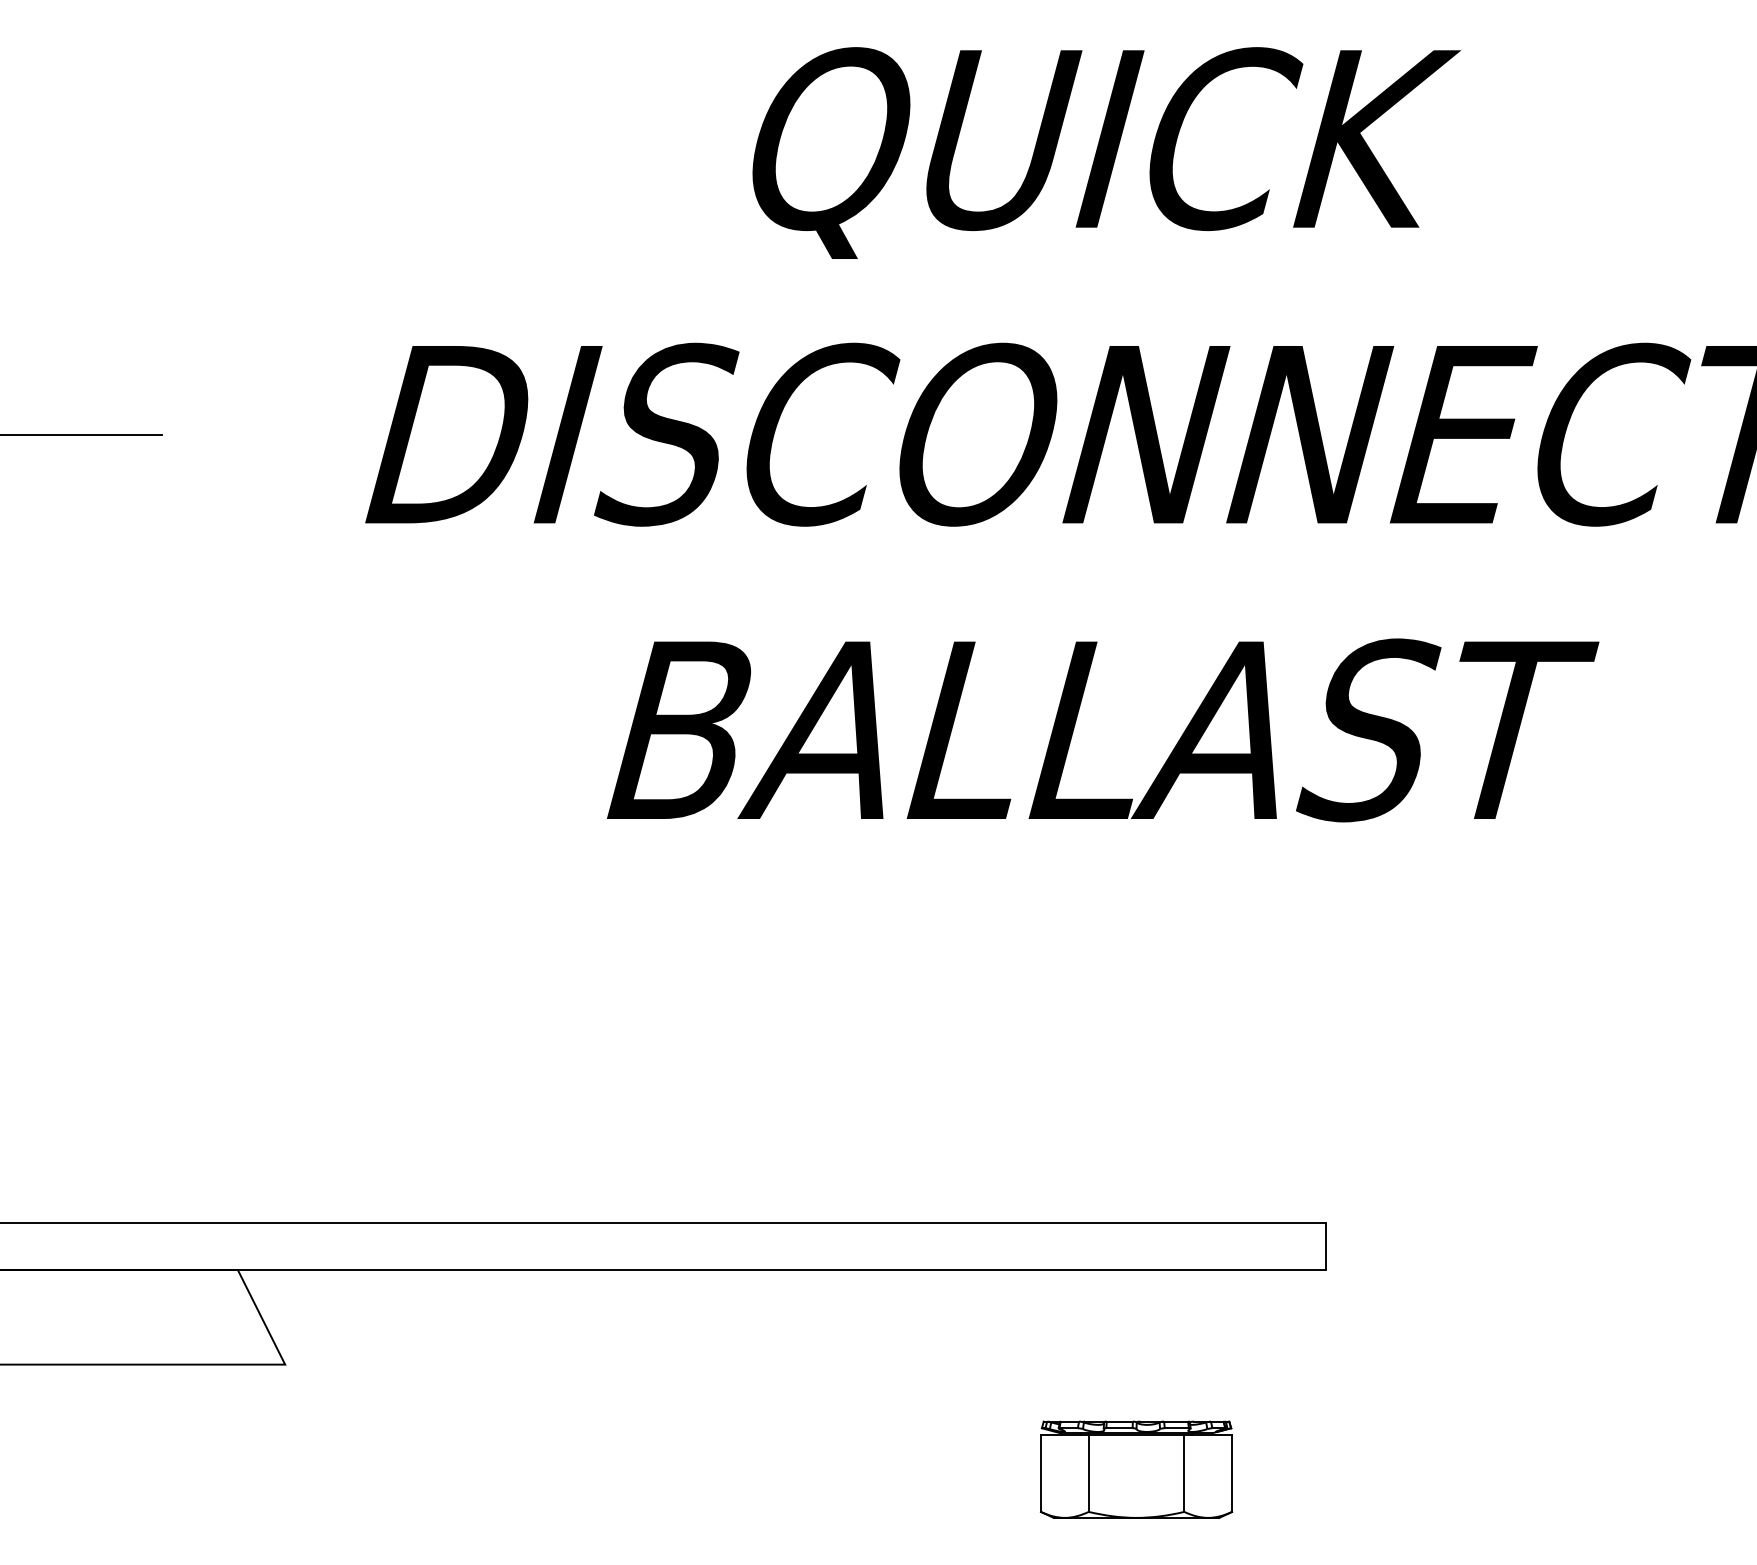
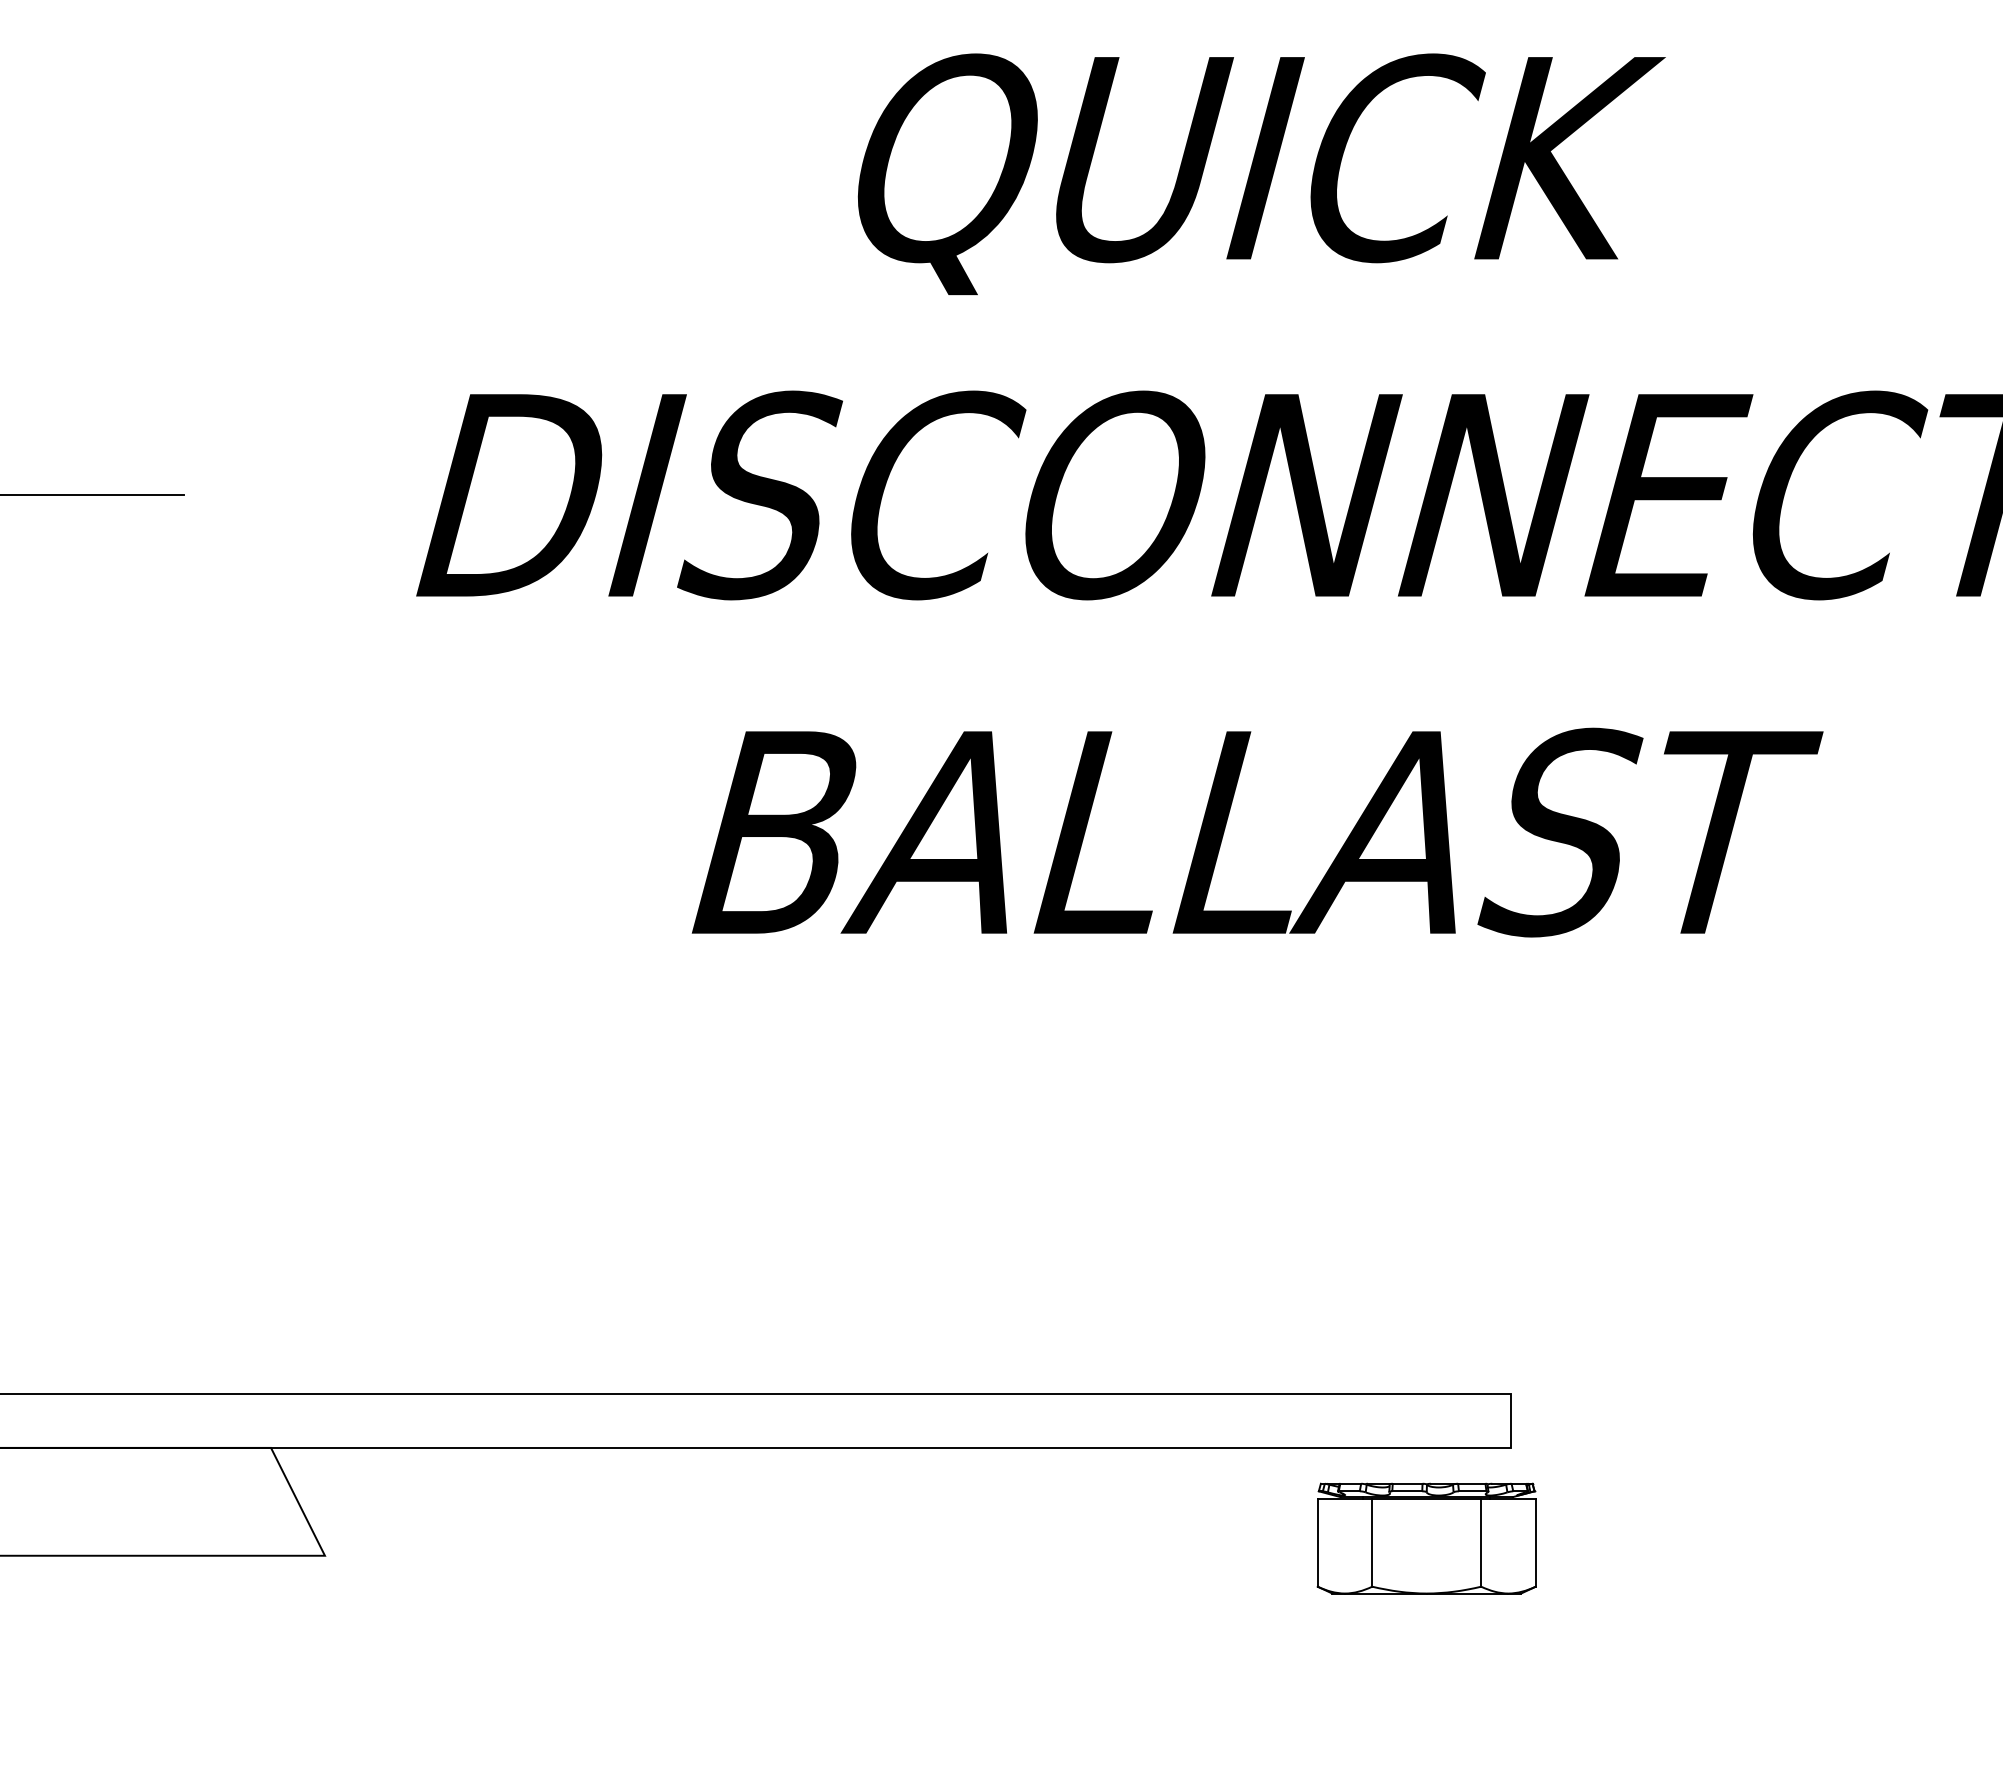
part: (1136, 1469) -> (1426, 1538), moved

